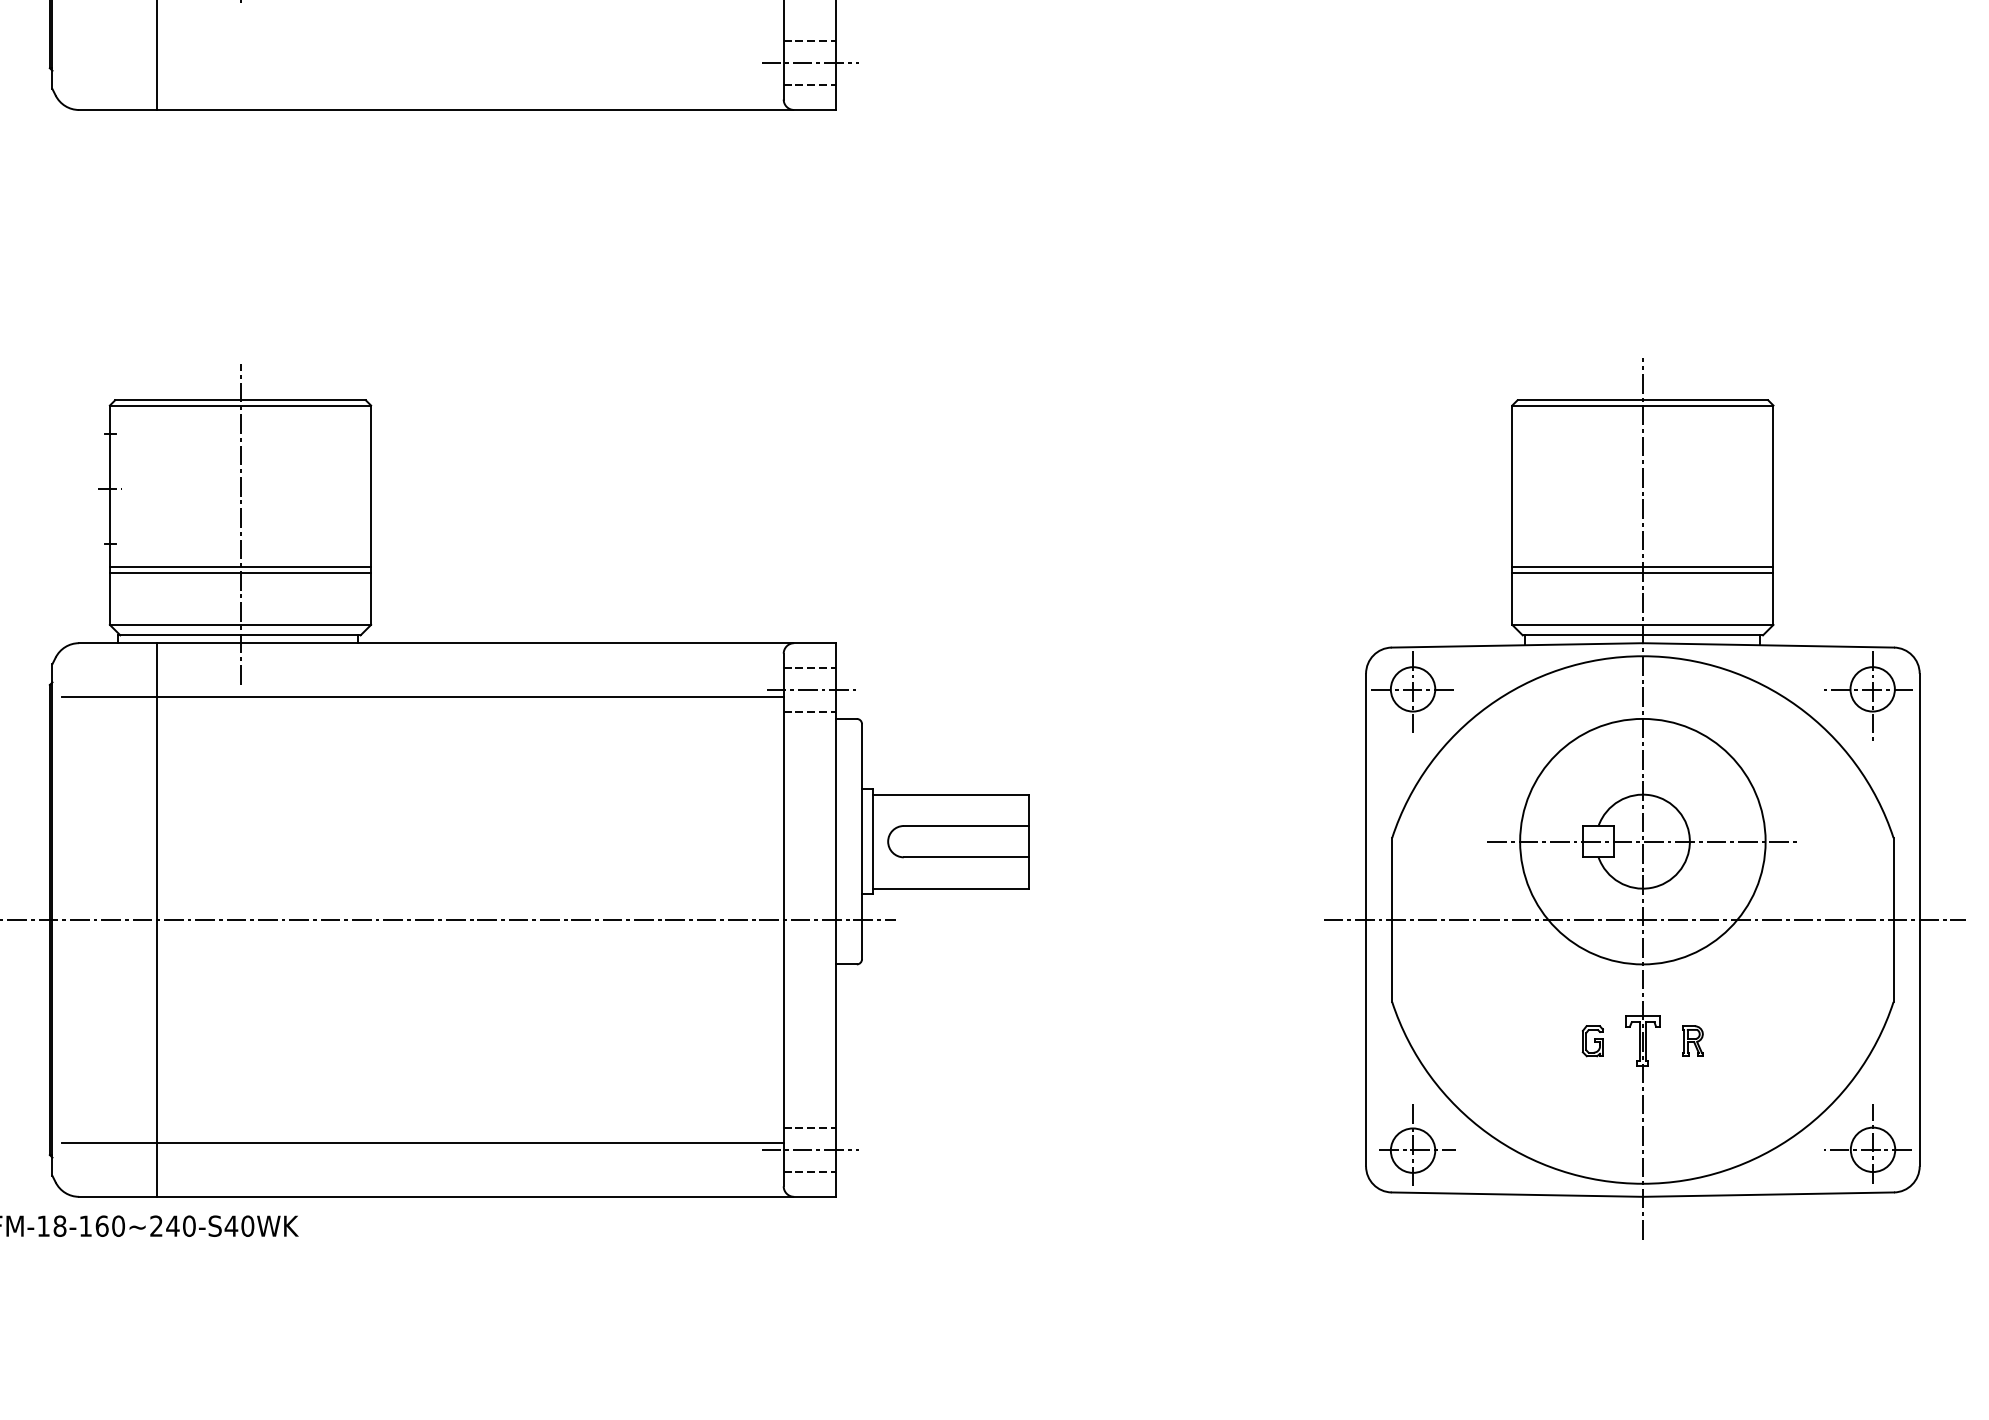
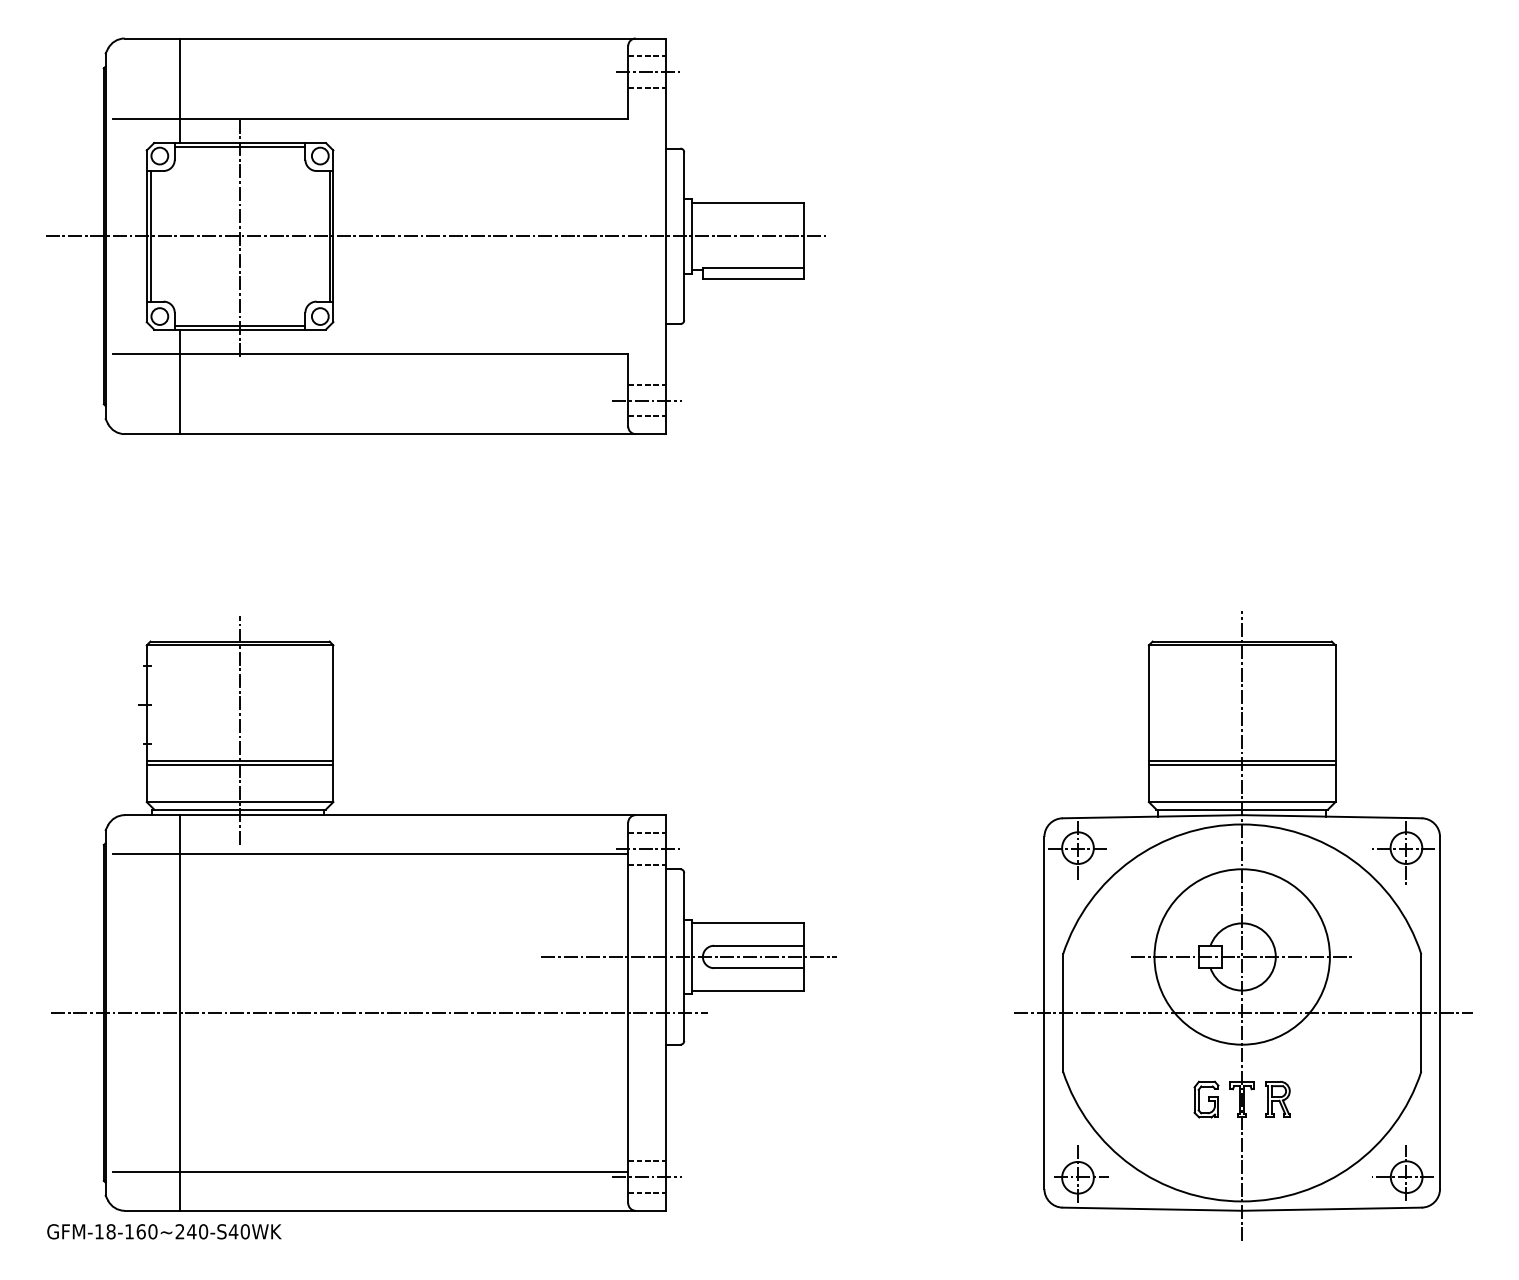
line: (869, 840) -> (689, 956), added
part: (1592, 1041) -> (1206, 1099), size x1.67
part: (1692, 1041) -> (1277, 1099), size x1.67

